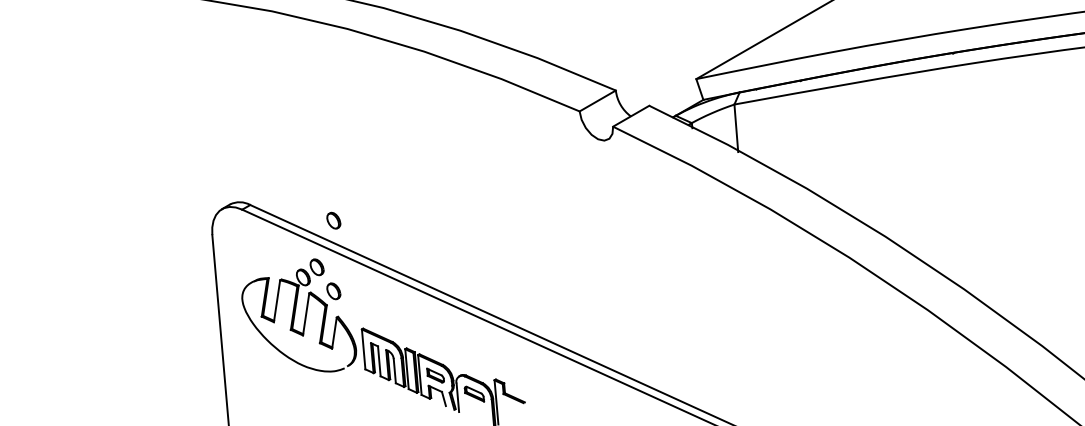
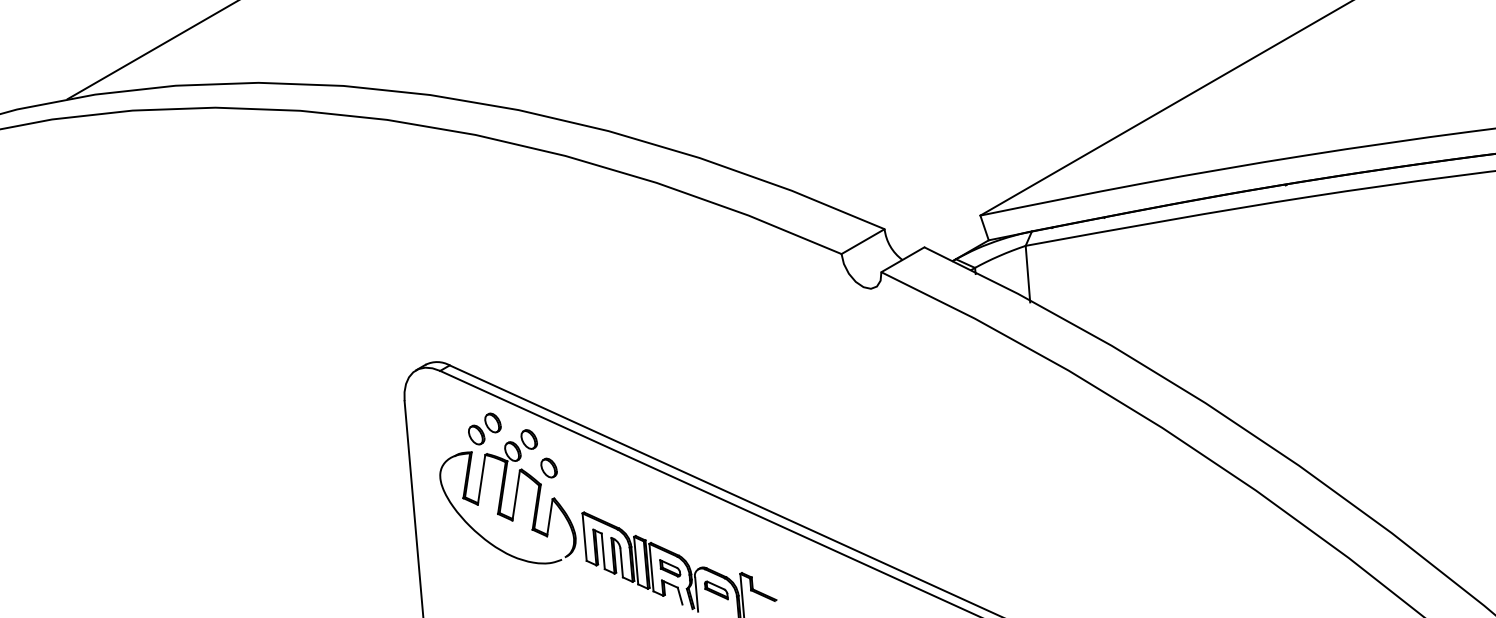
part: (333, 220) -> (548, 383), removed
part: (279, 258) -> (484, 428), added

